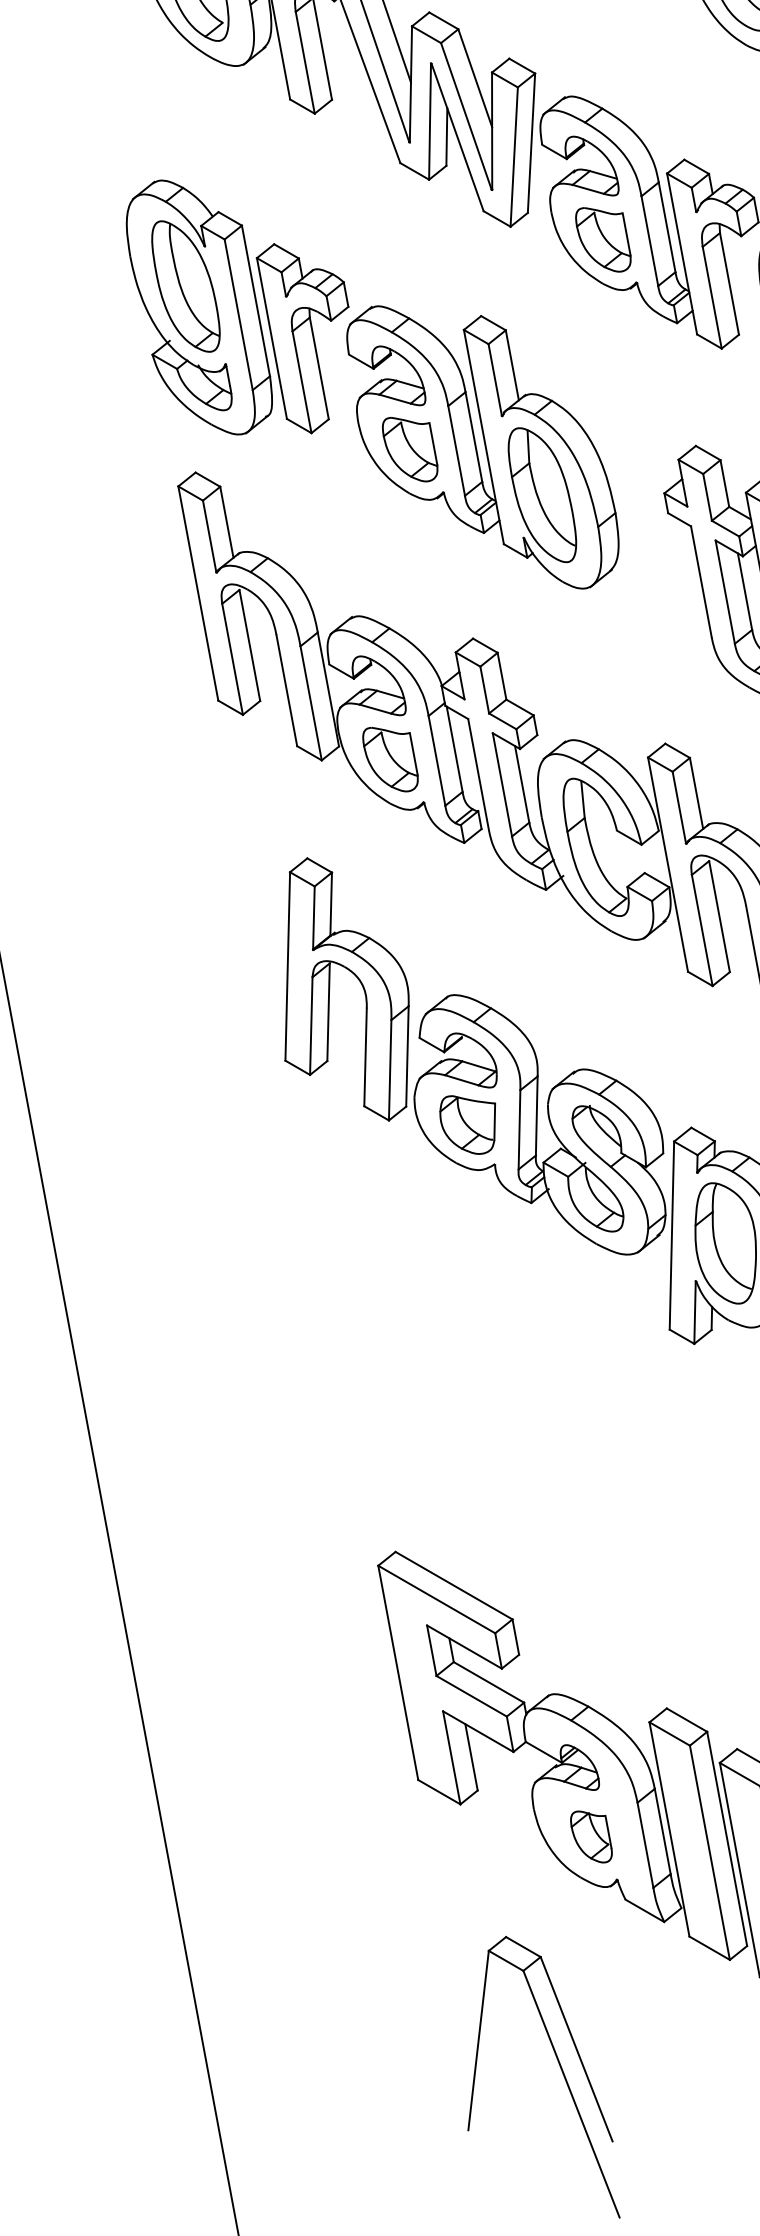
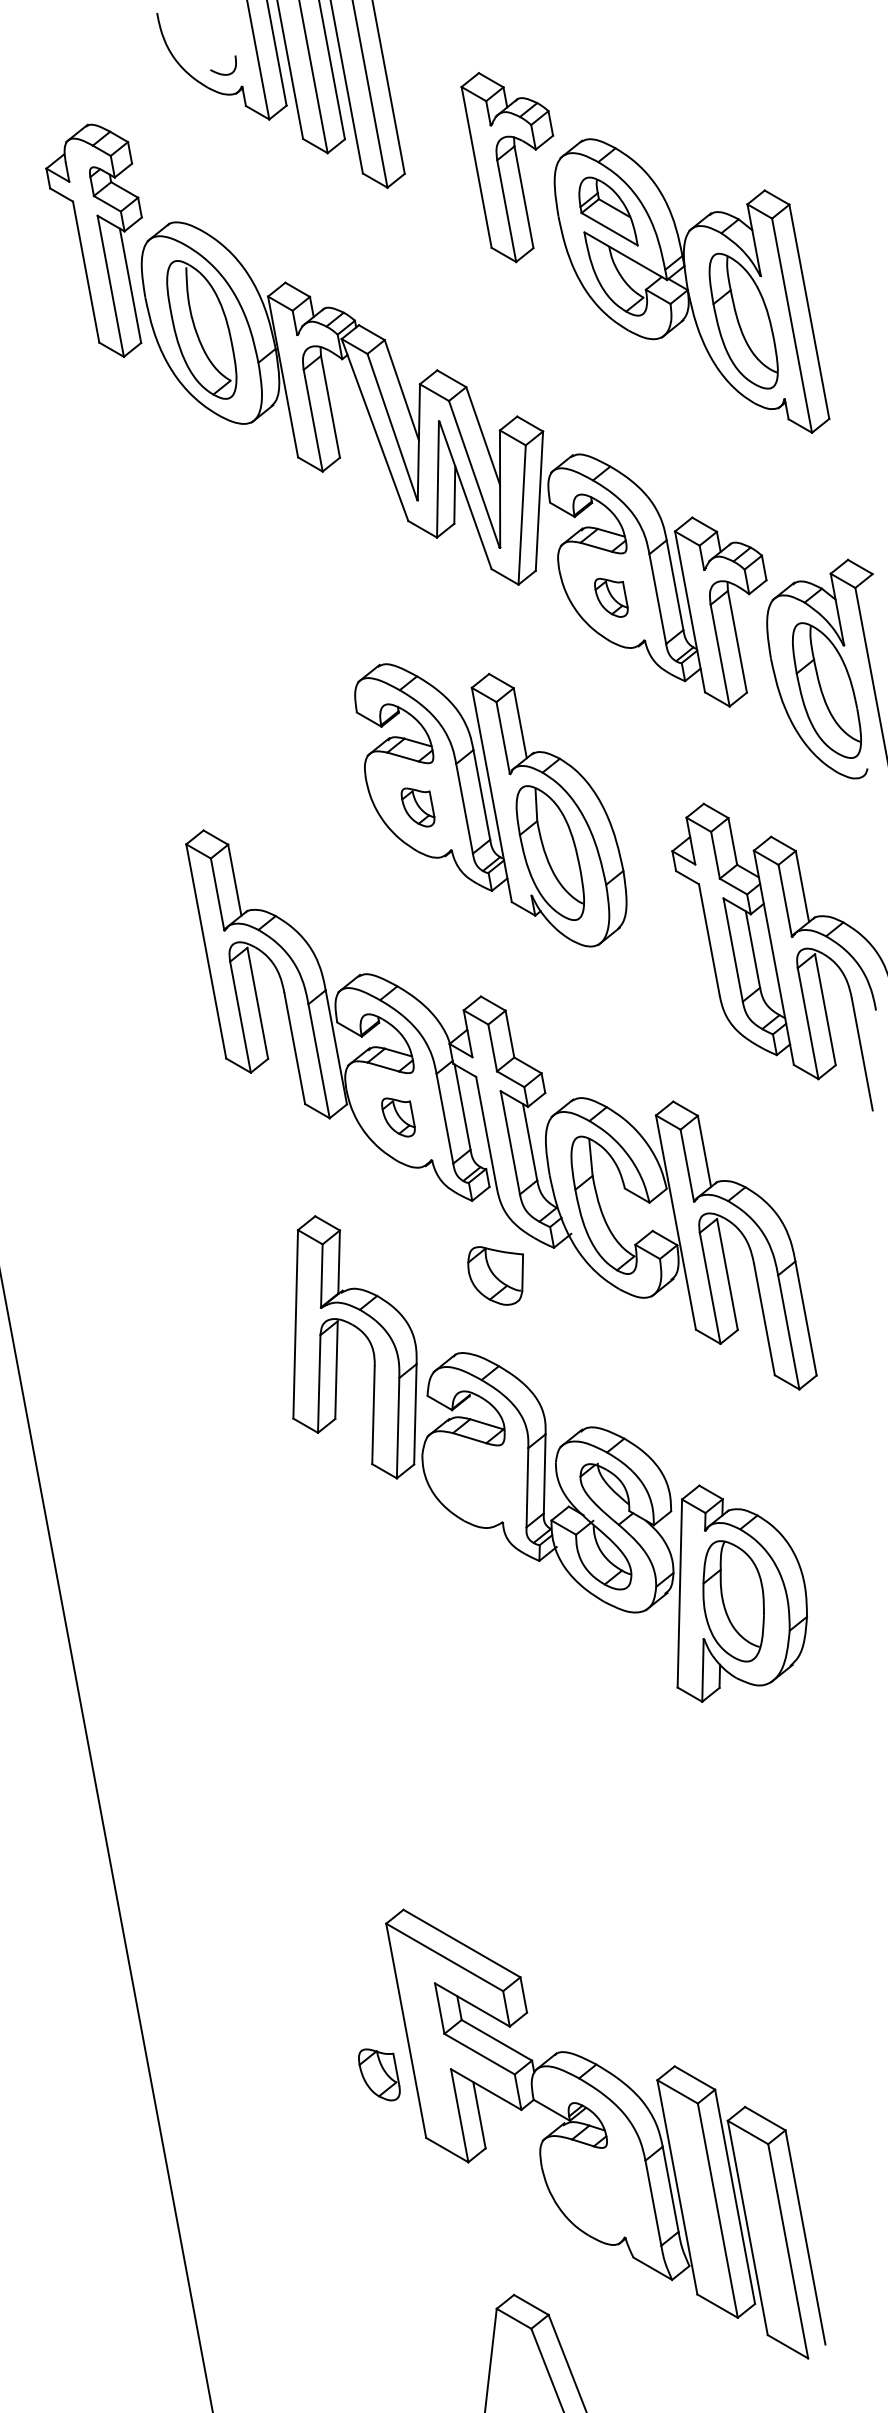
part: (603, 239) -> (611, 597), size x0.6
part: (237, 307) -> (245, 665), removed
part: (409, 449) -> (417, 807), size x0.6
part: (390, 759) -> (398, 1117), size x0.6
part: (467, 1124) -> (495, 1275), moved
part: (591, 1836) -> (379, 2074), moved

